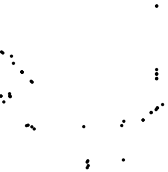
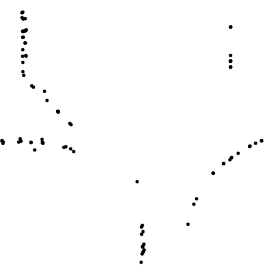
part: (156, 73) -> (230, 60), moved
part: (123, 123) -> (195, 201), moved
part: (30, 127) -> (68, 149), moved

